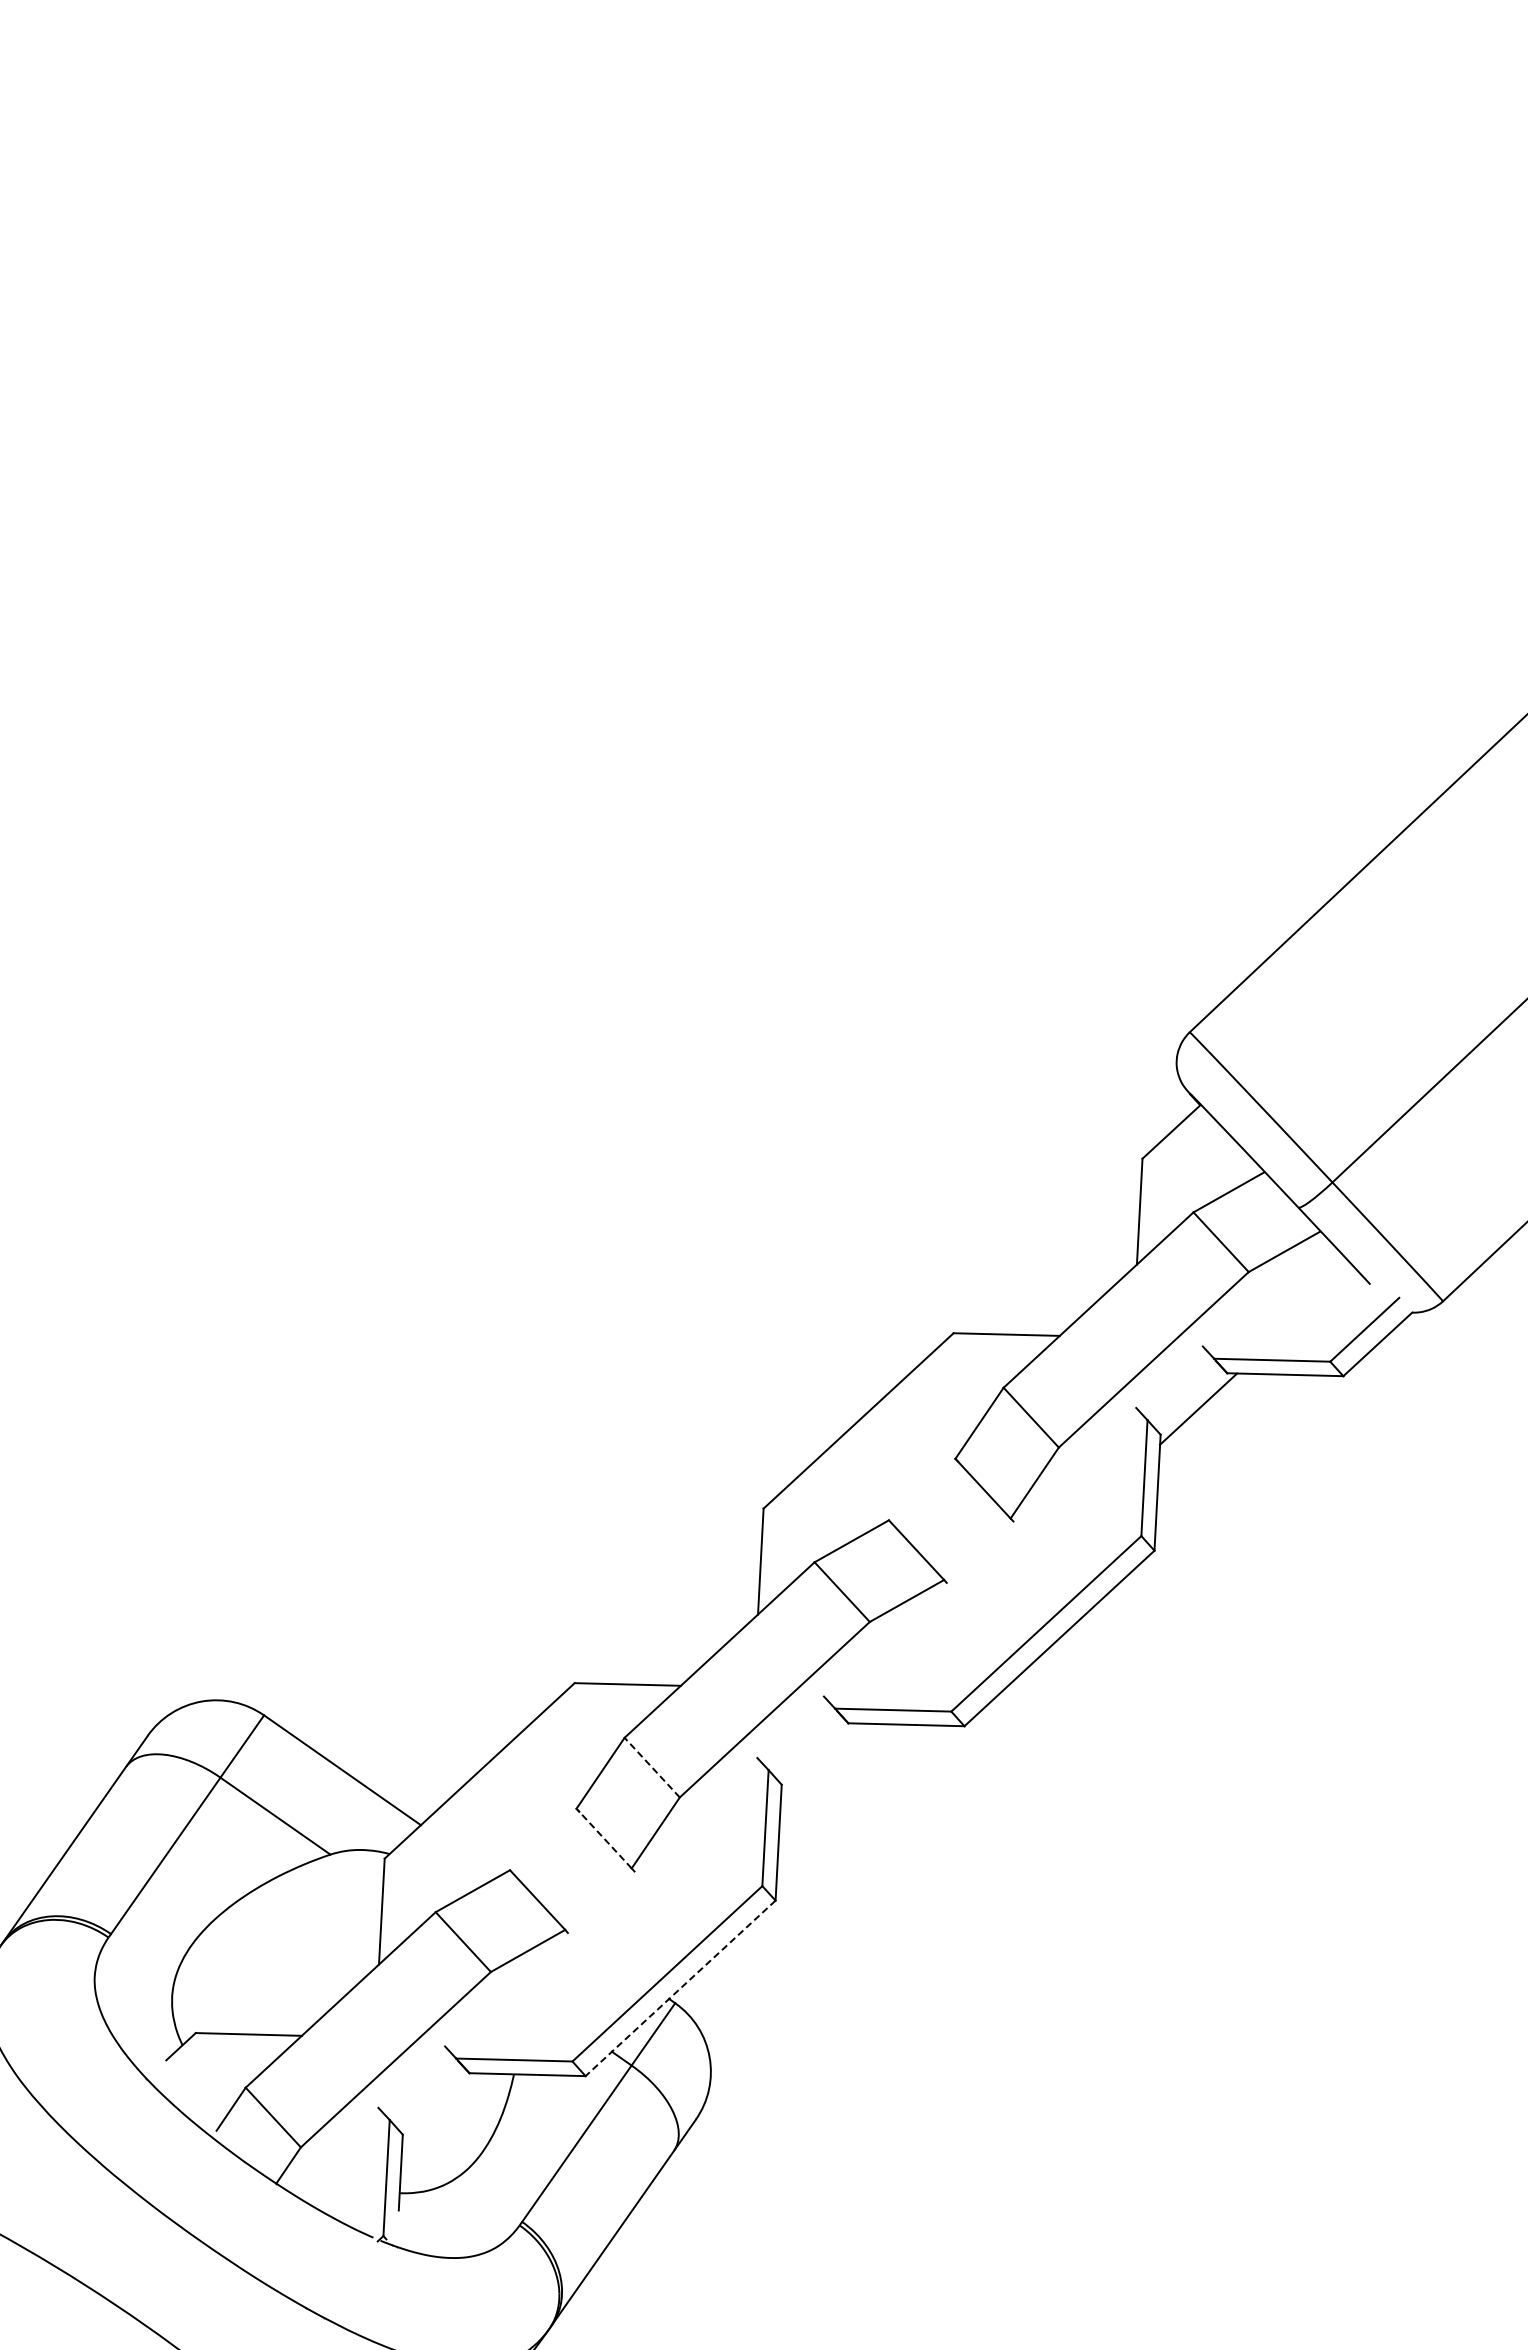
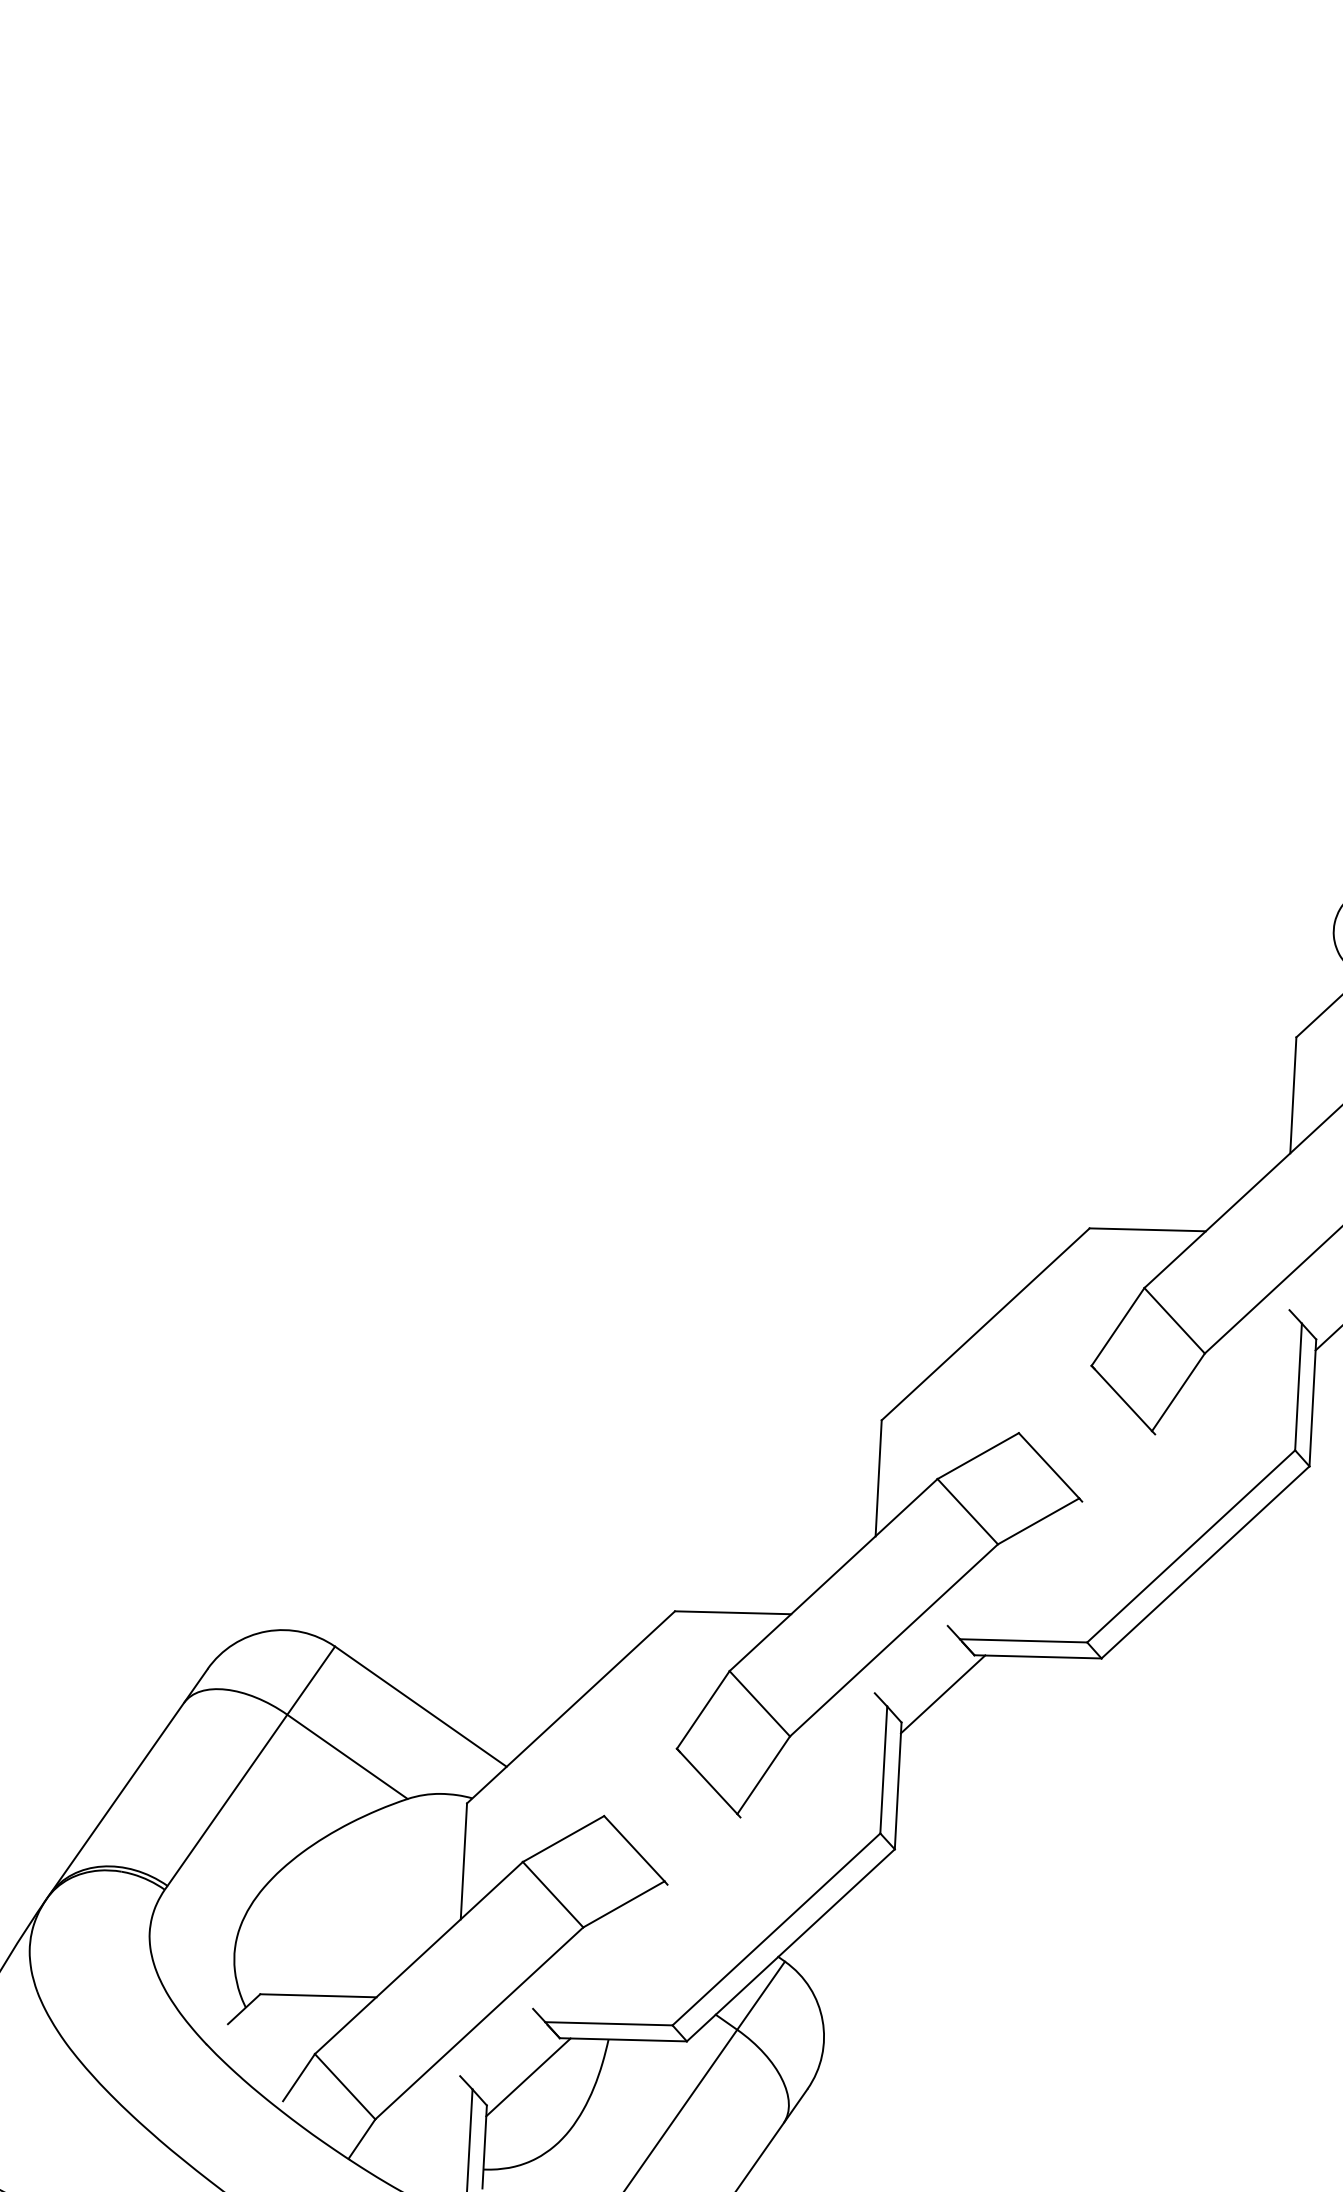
line: (819, 1758) -> (942, 1693), added
line: (652, 1767) -> (760, 1703), dashed -> solid
line: (604, 1838) -> (707, 1781), dashed -> solid
line: (680, 1988) -> (790, 1945), dashed -> solid
line: (440, 2108) -> (528, 2076), added

